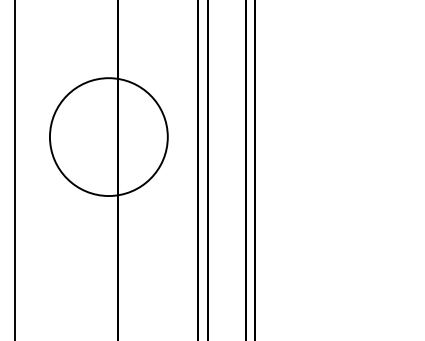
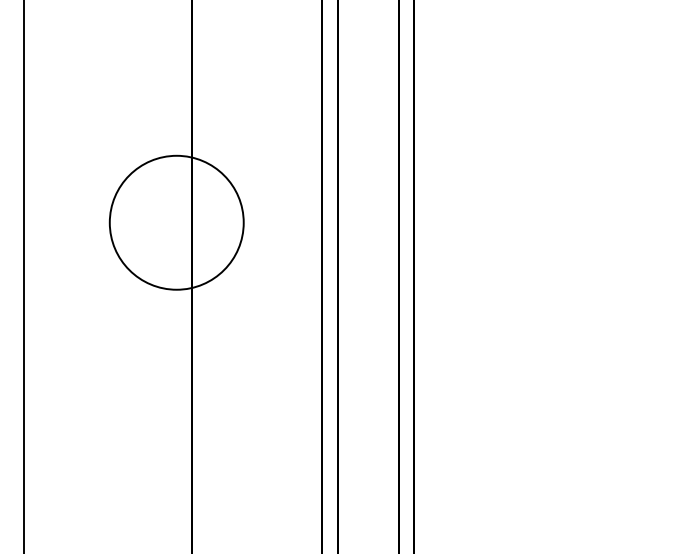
circle: (108, 137) -> (176, 223), size x0.7

